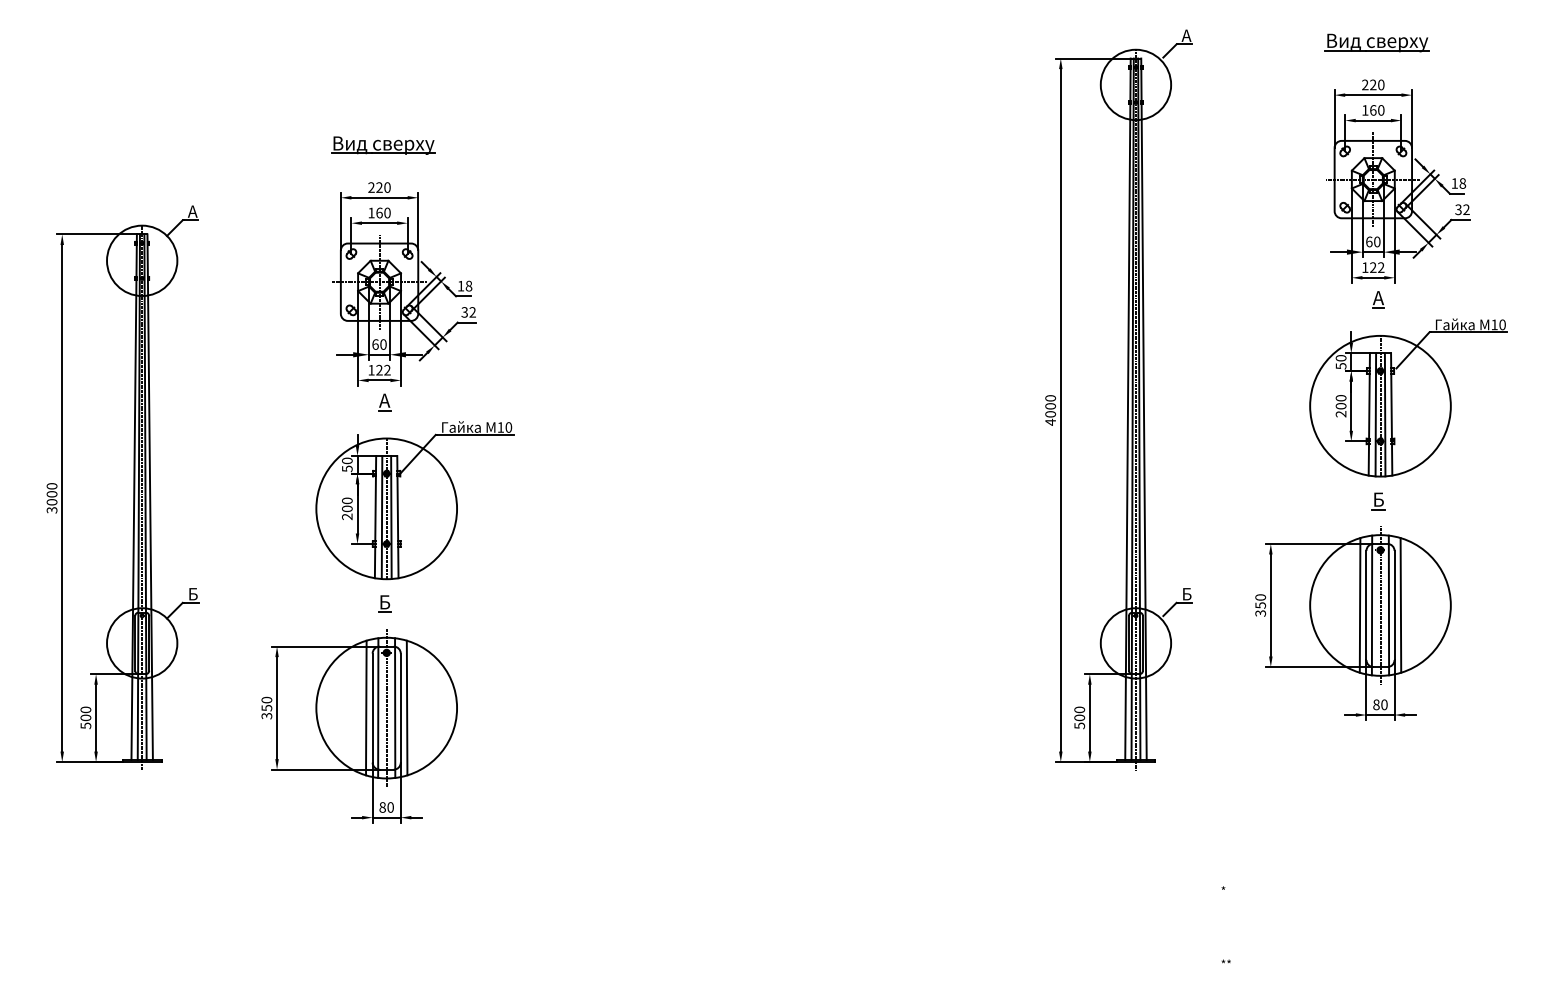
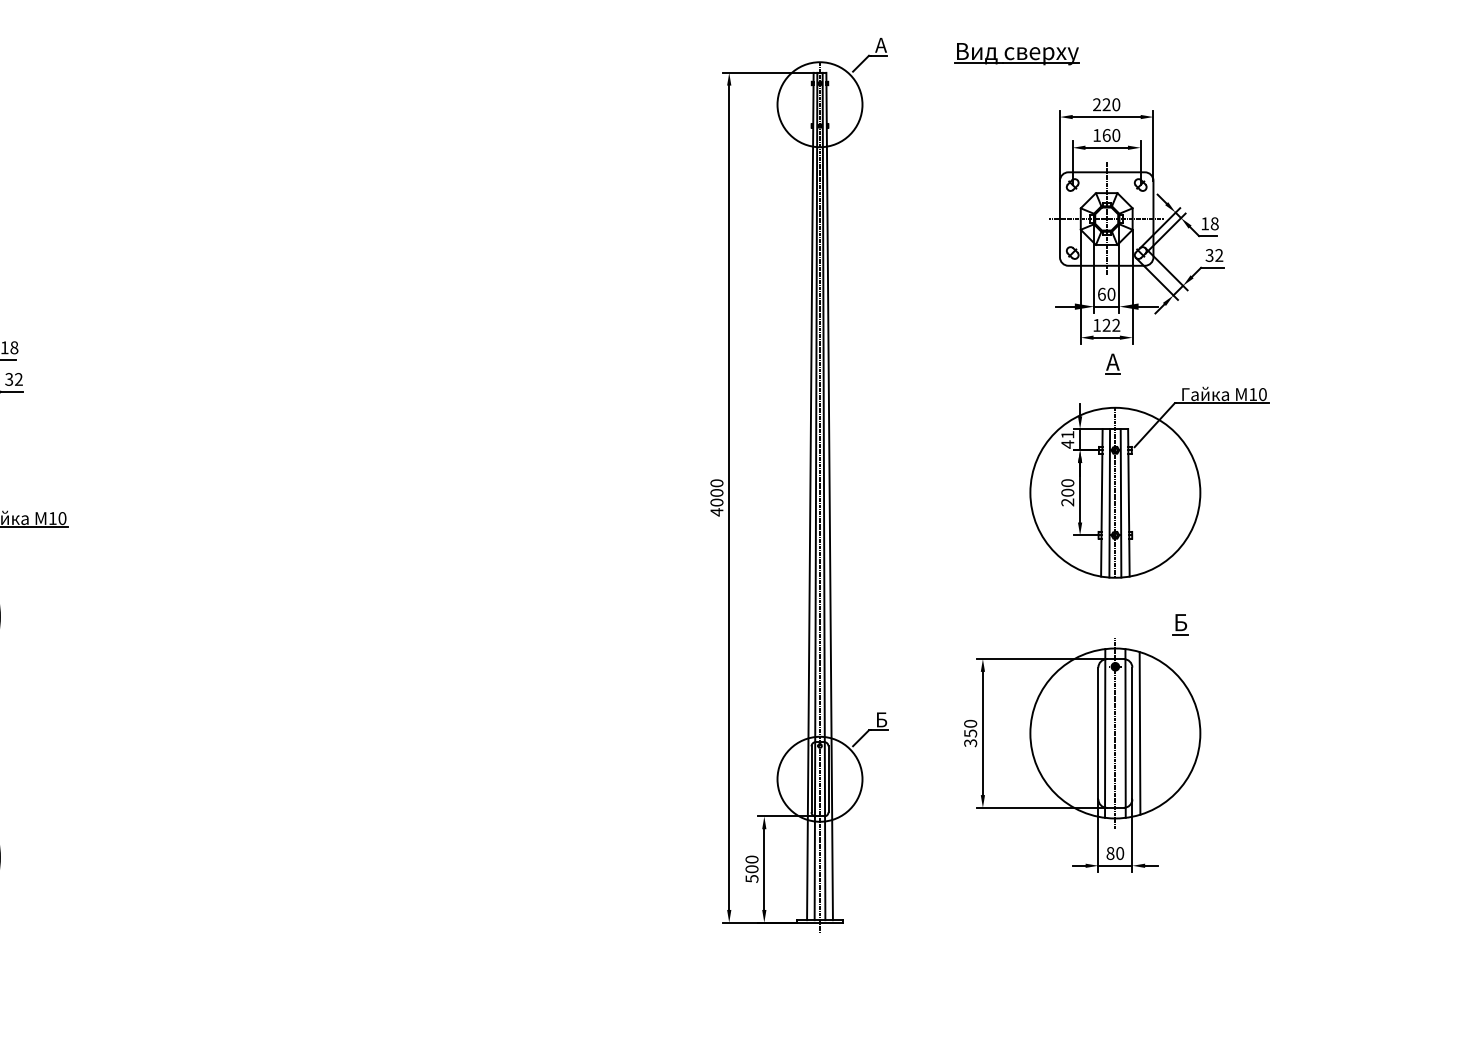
part: (1376, 42) -> (1016, 53), moved
text: (1340, 362) -> (1067, 439), 50 -> 41
part: (1378, 501) -> (1180, 624), moved
line: (1359, 605) -> (1090, 733), removed

